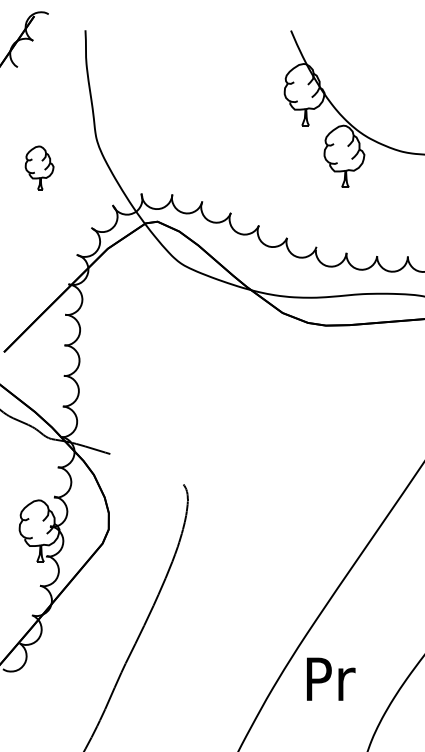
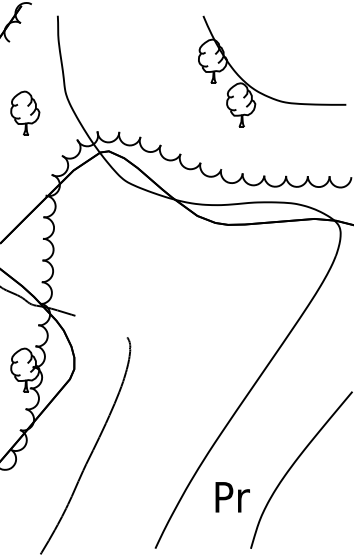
part: (39, 166) -> (25, 112), size x1.43
text: (330, 679) -> (232, 497), moved

